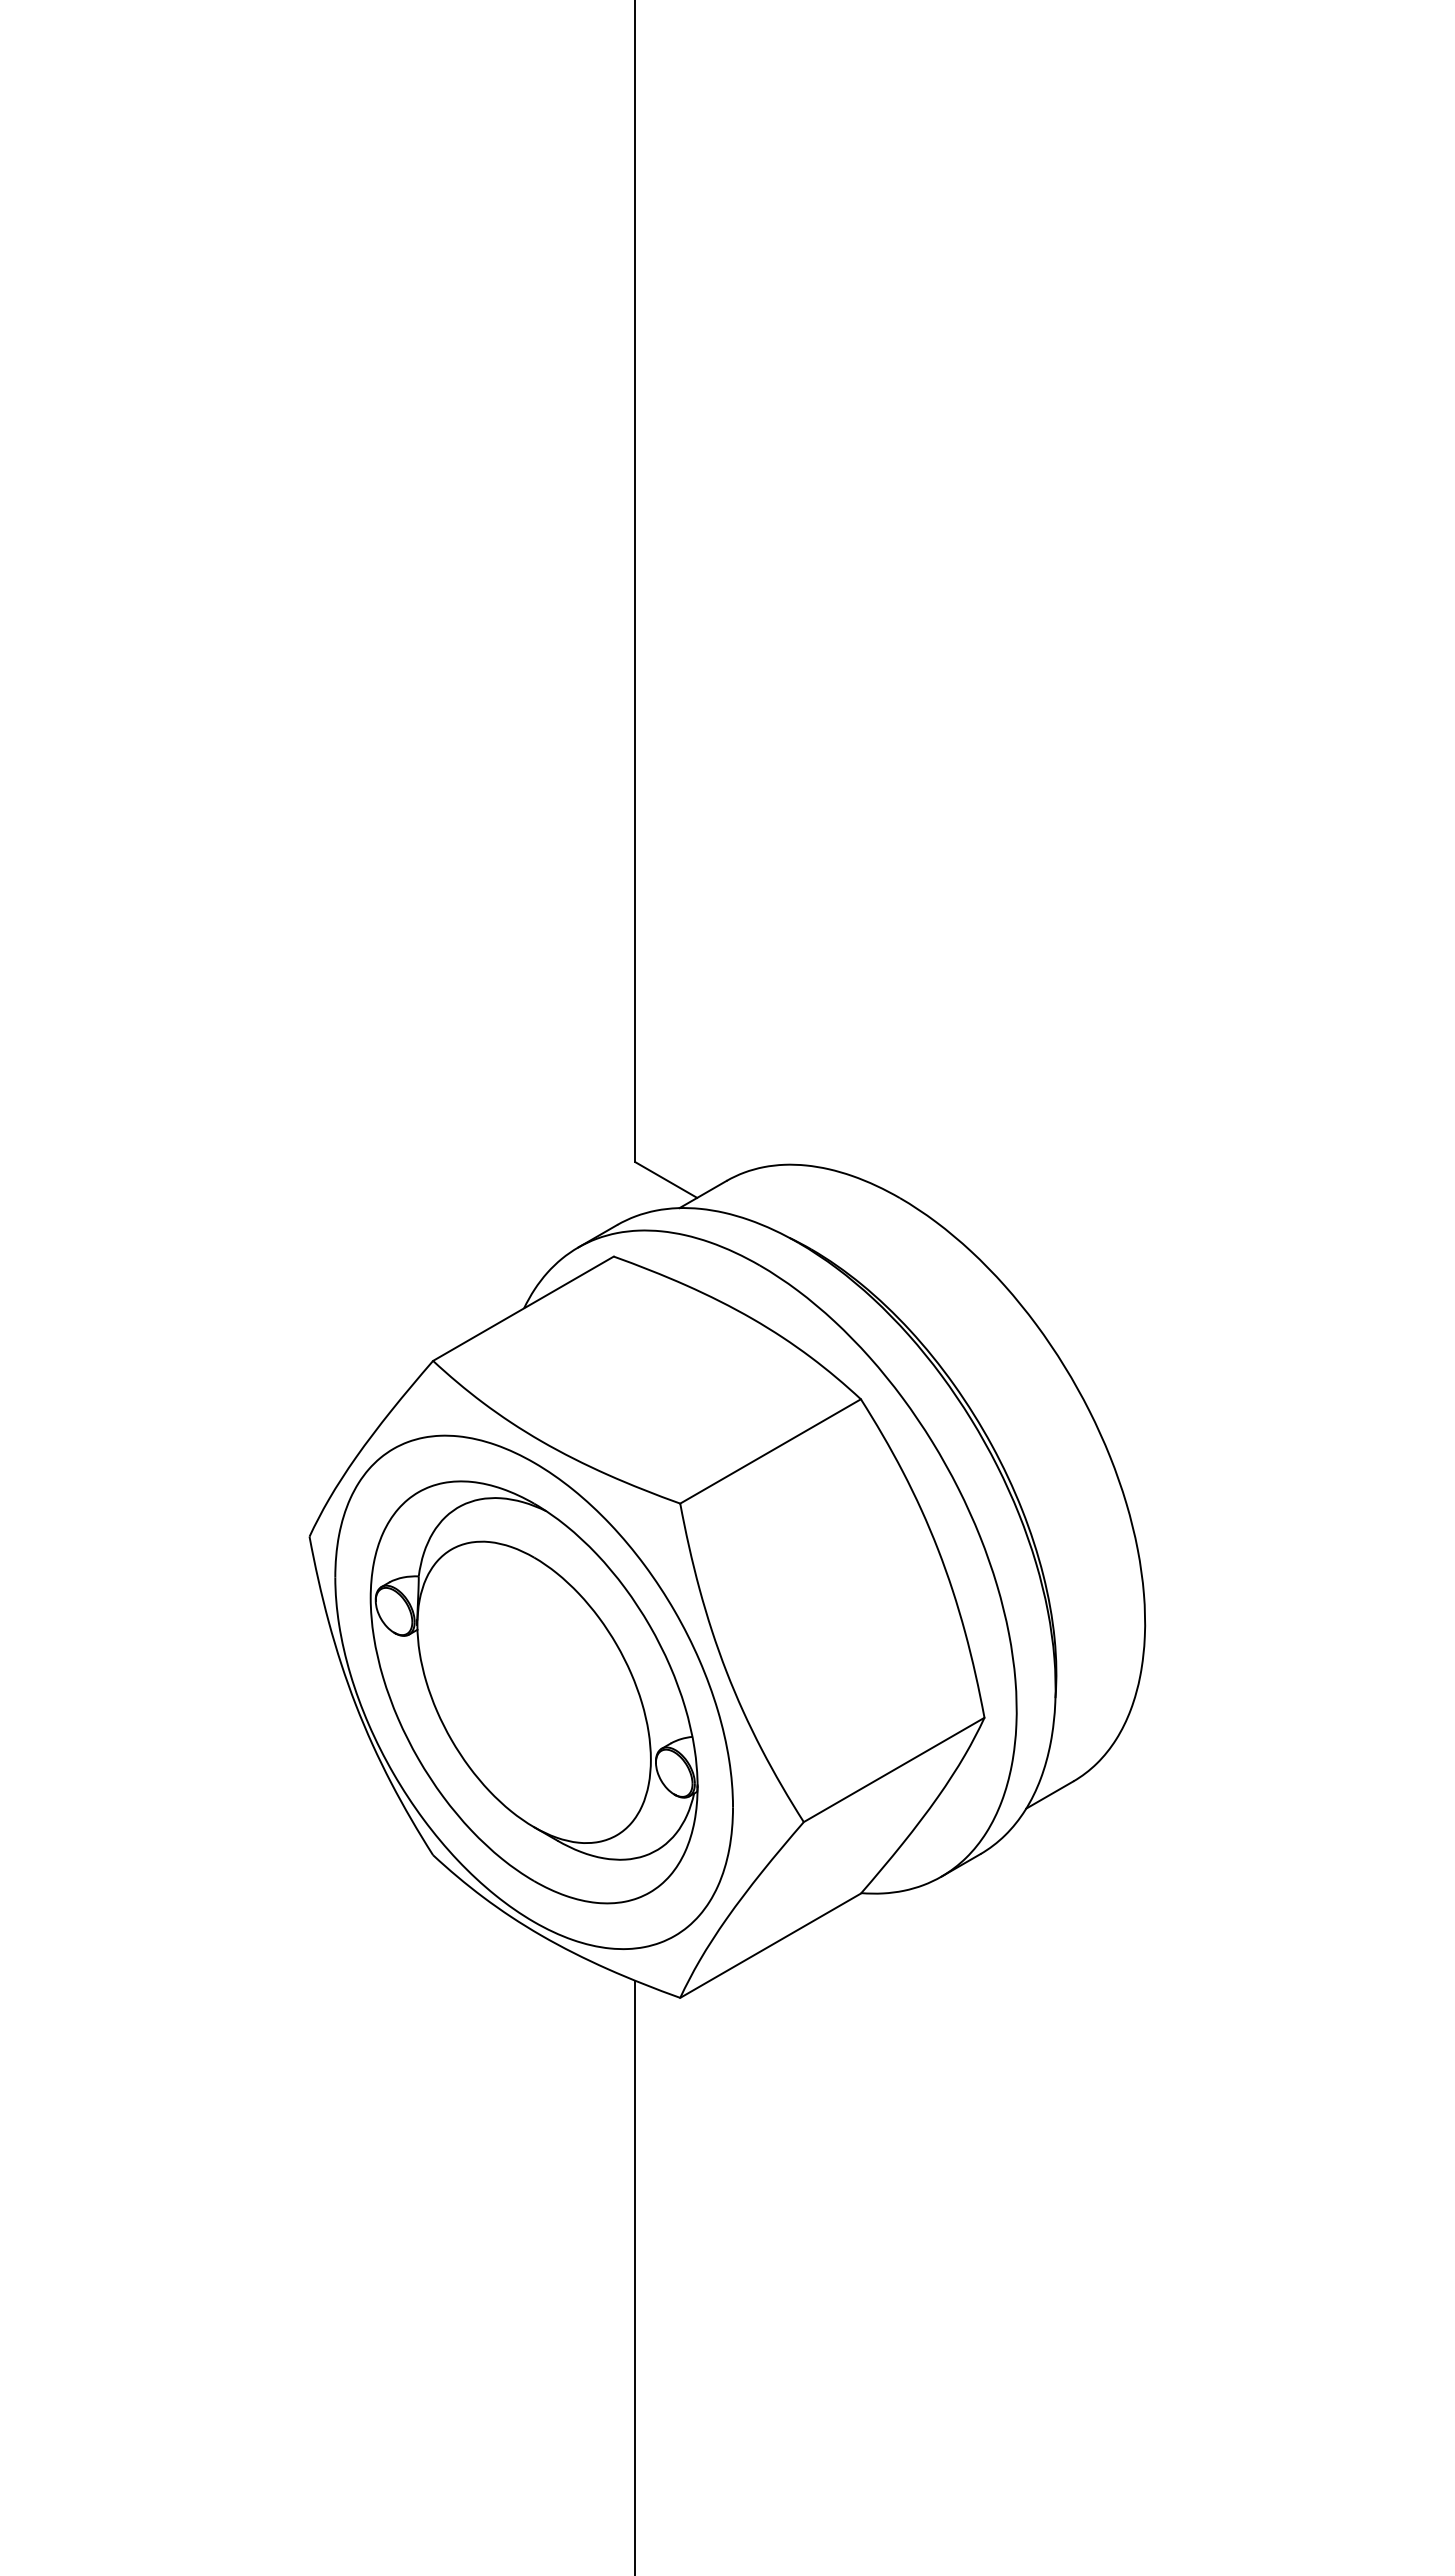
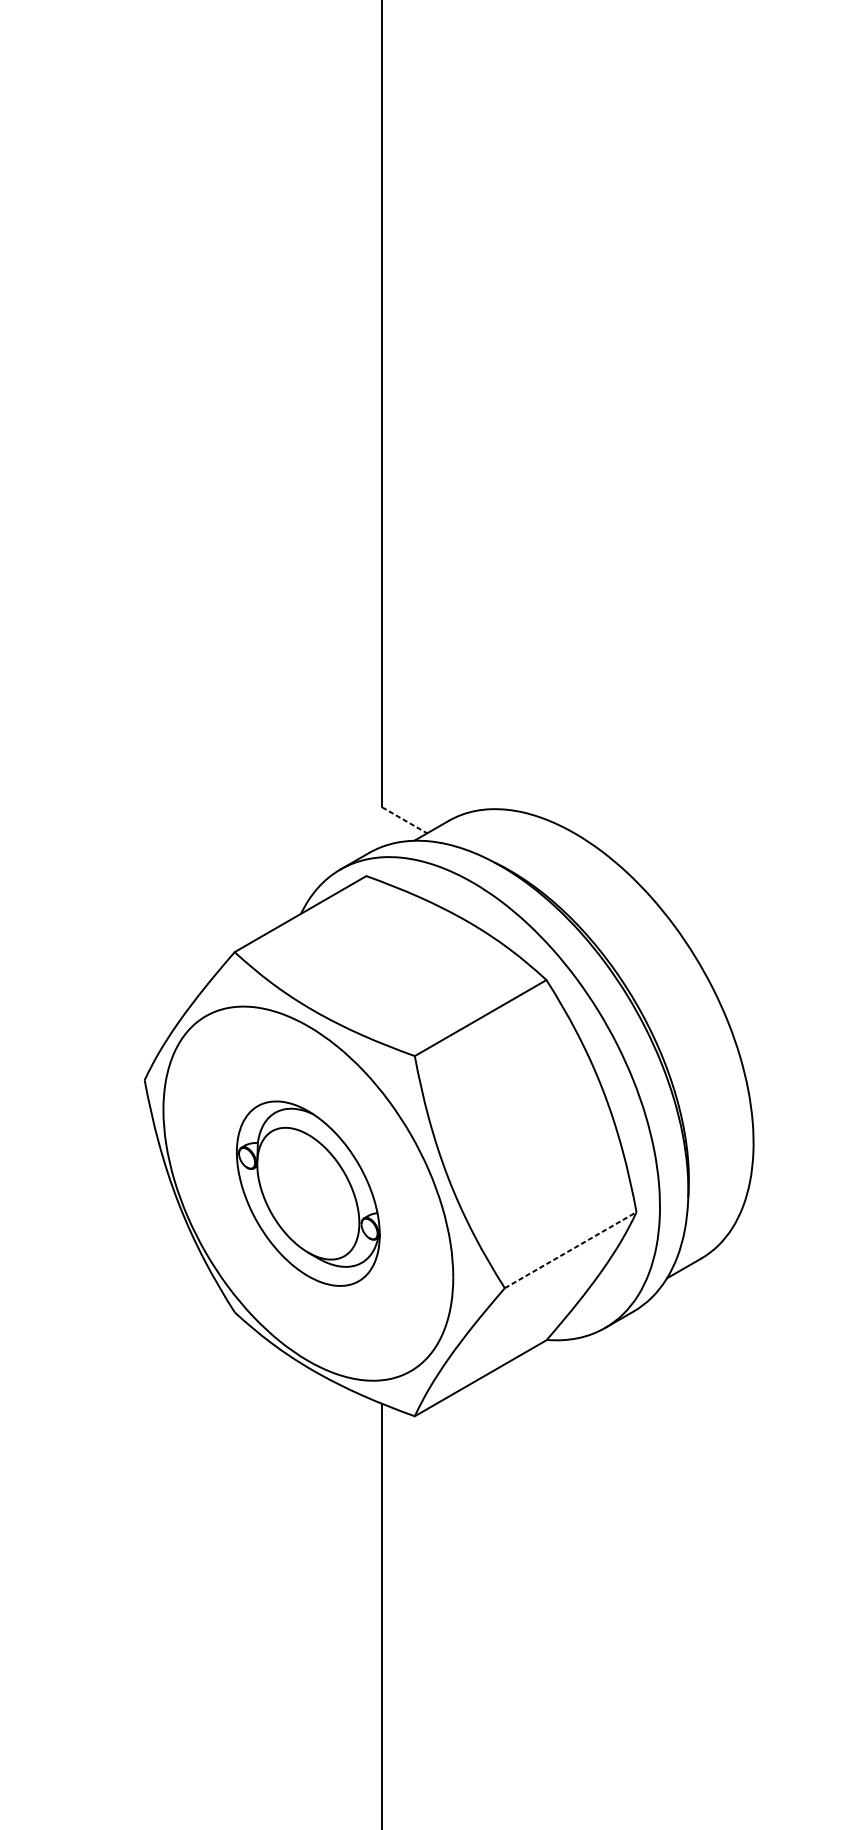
line: (666, 1180) -> (404, 820), solid -> dashed
part: (533, 1692) -> (307, 1193), size x0.6
line: (894, 1769) -> (570, 1249), solid -> dashed

